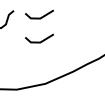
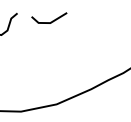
line: (41, 40) -> (51, 50), removed

